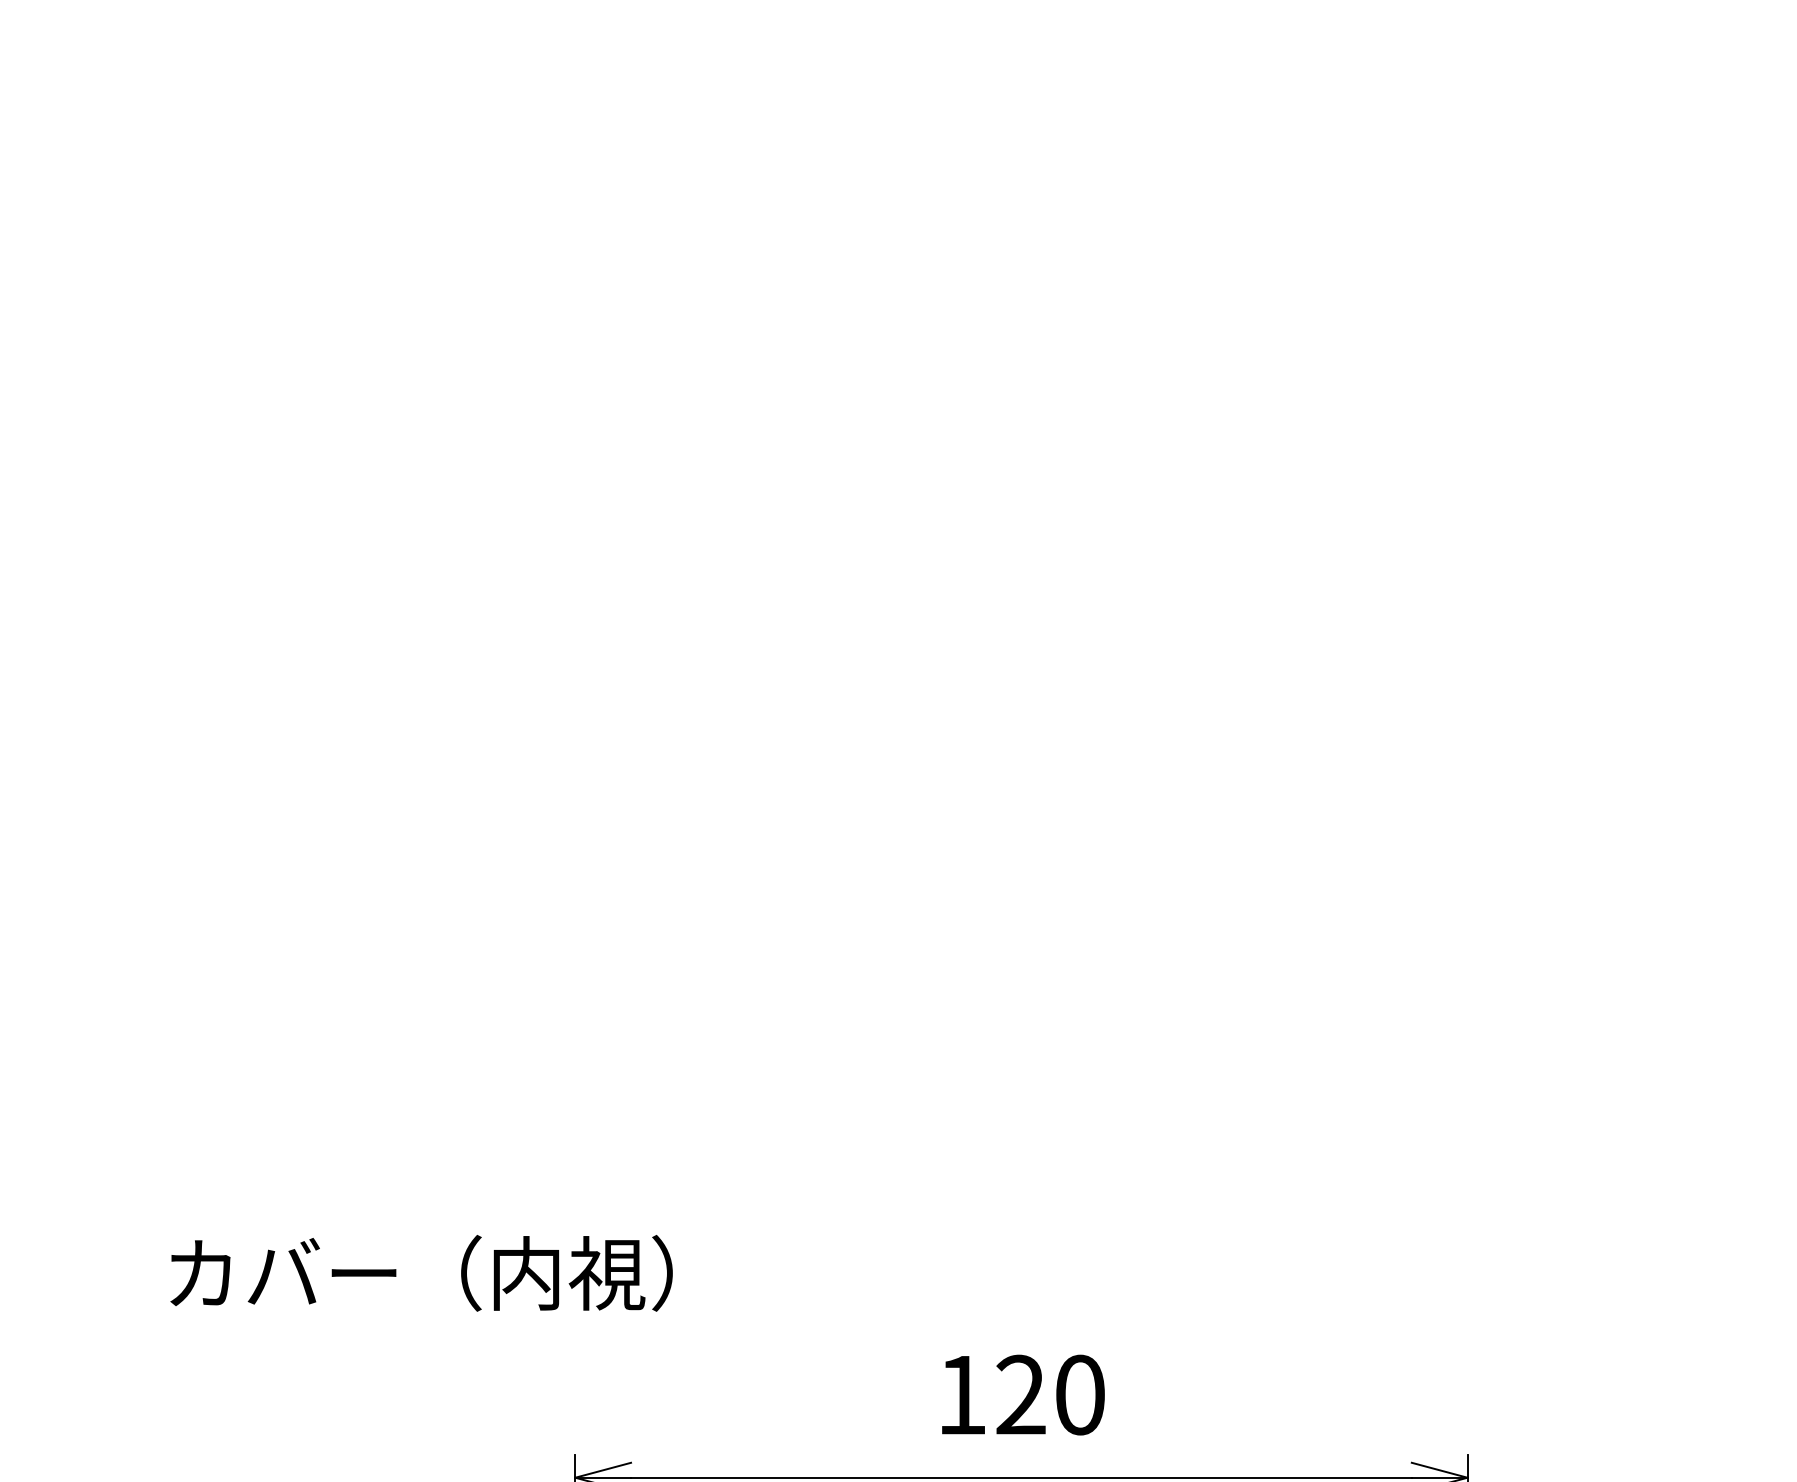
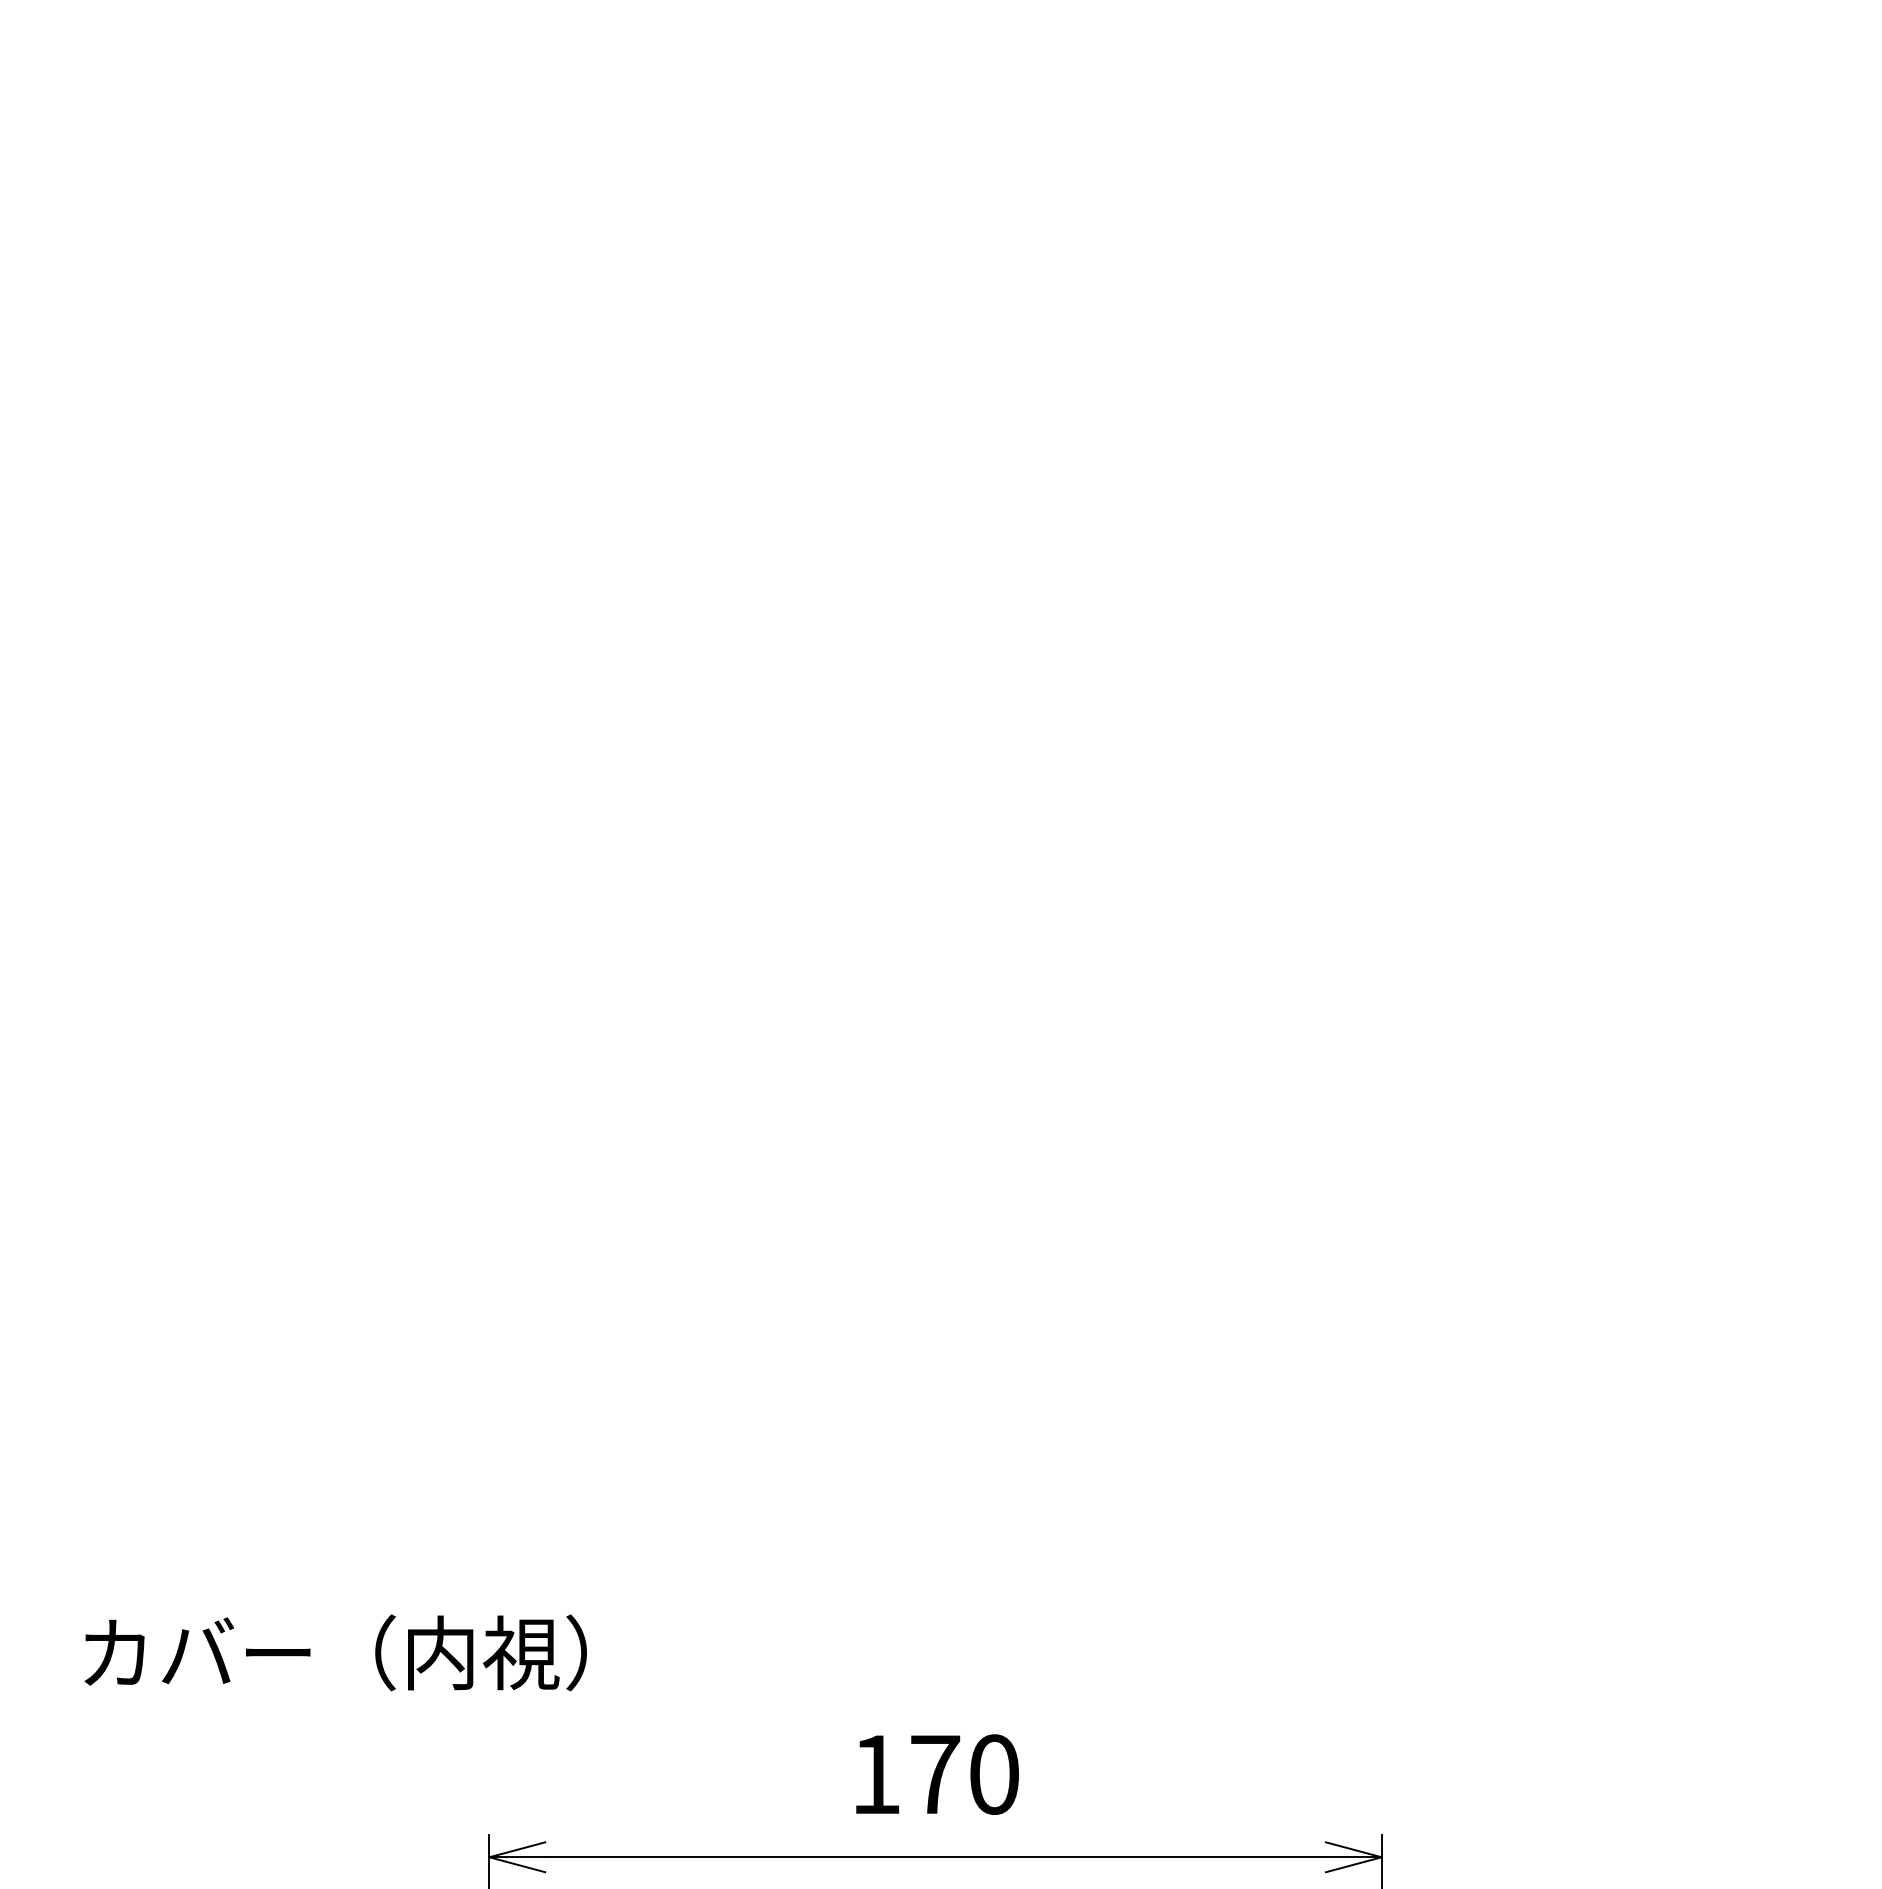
text: (1021, 1393) -> (935, 1773), 120 -> 170

